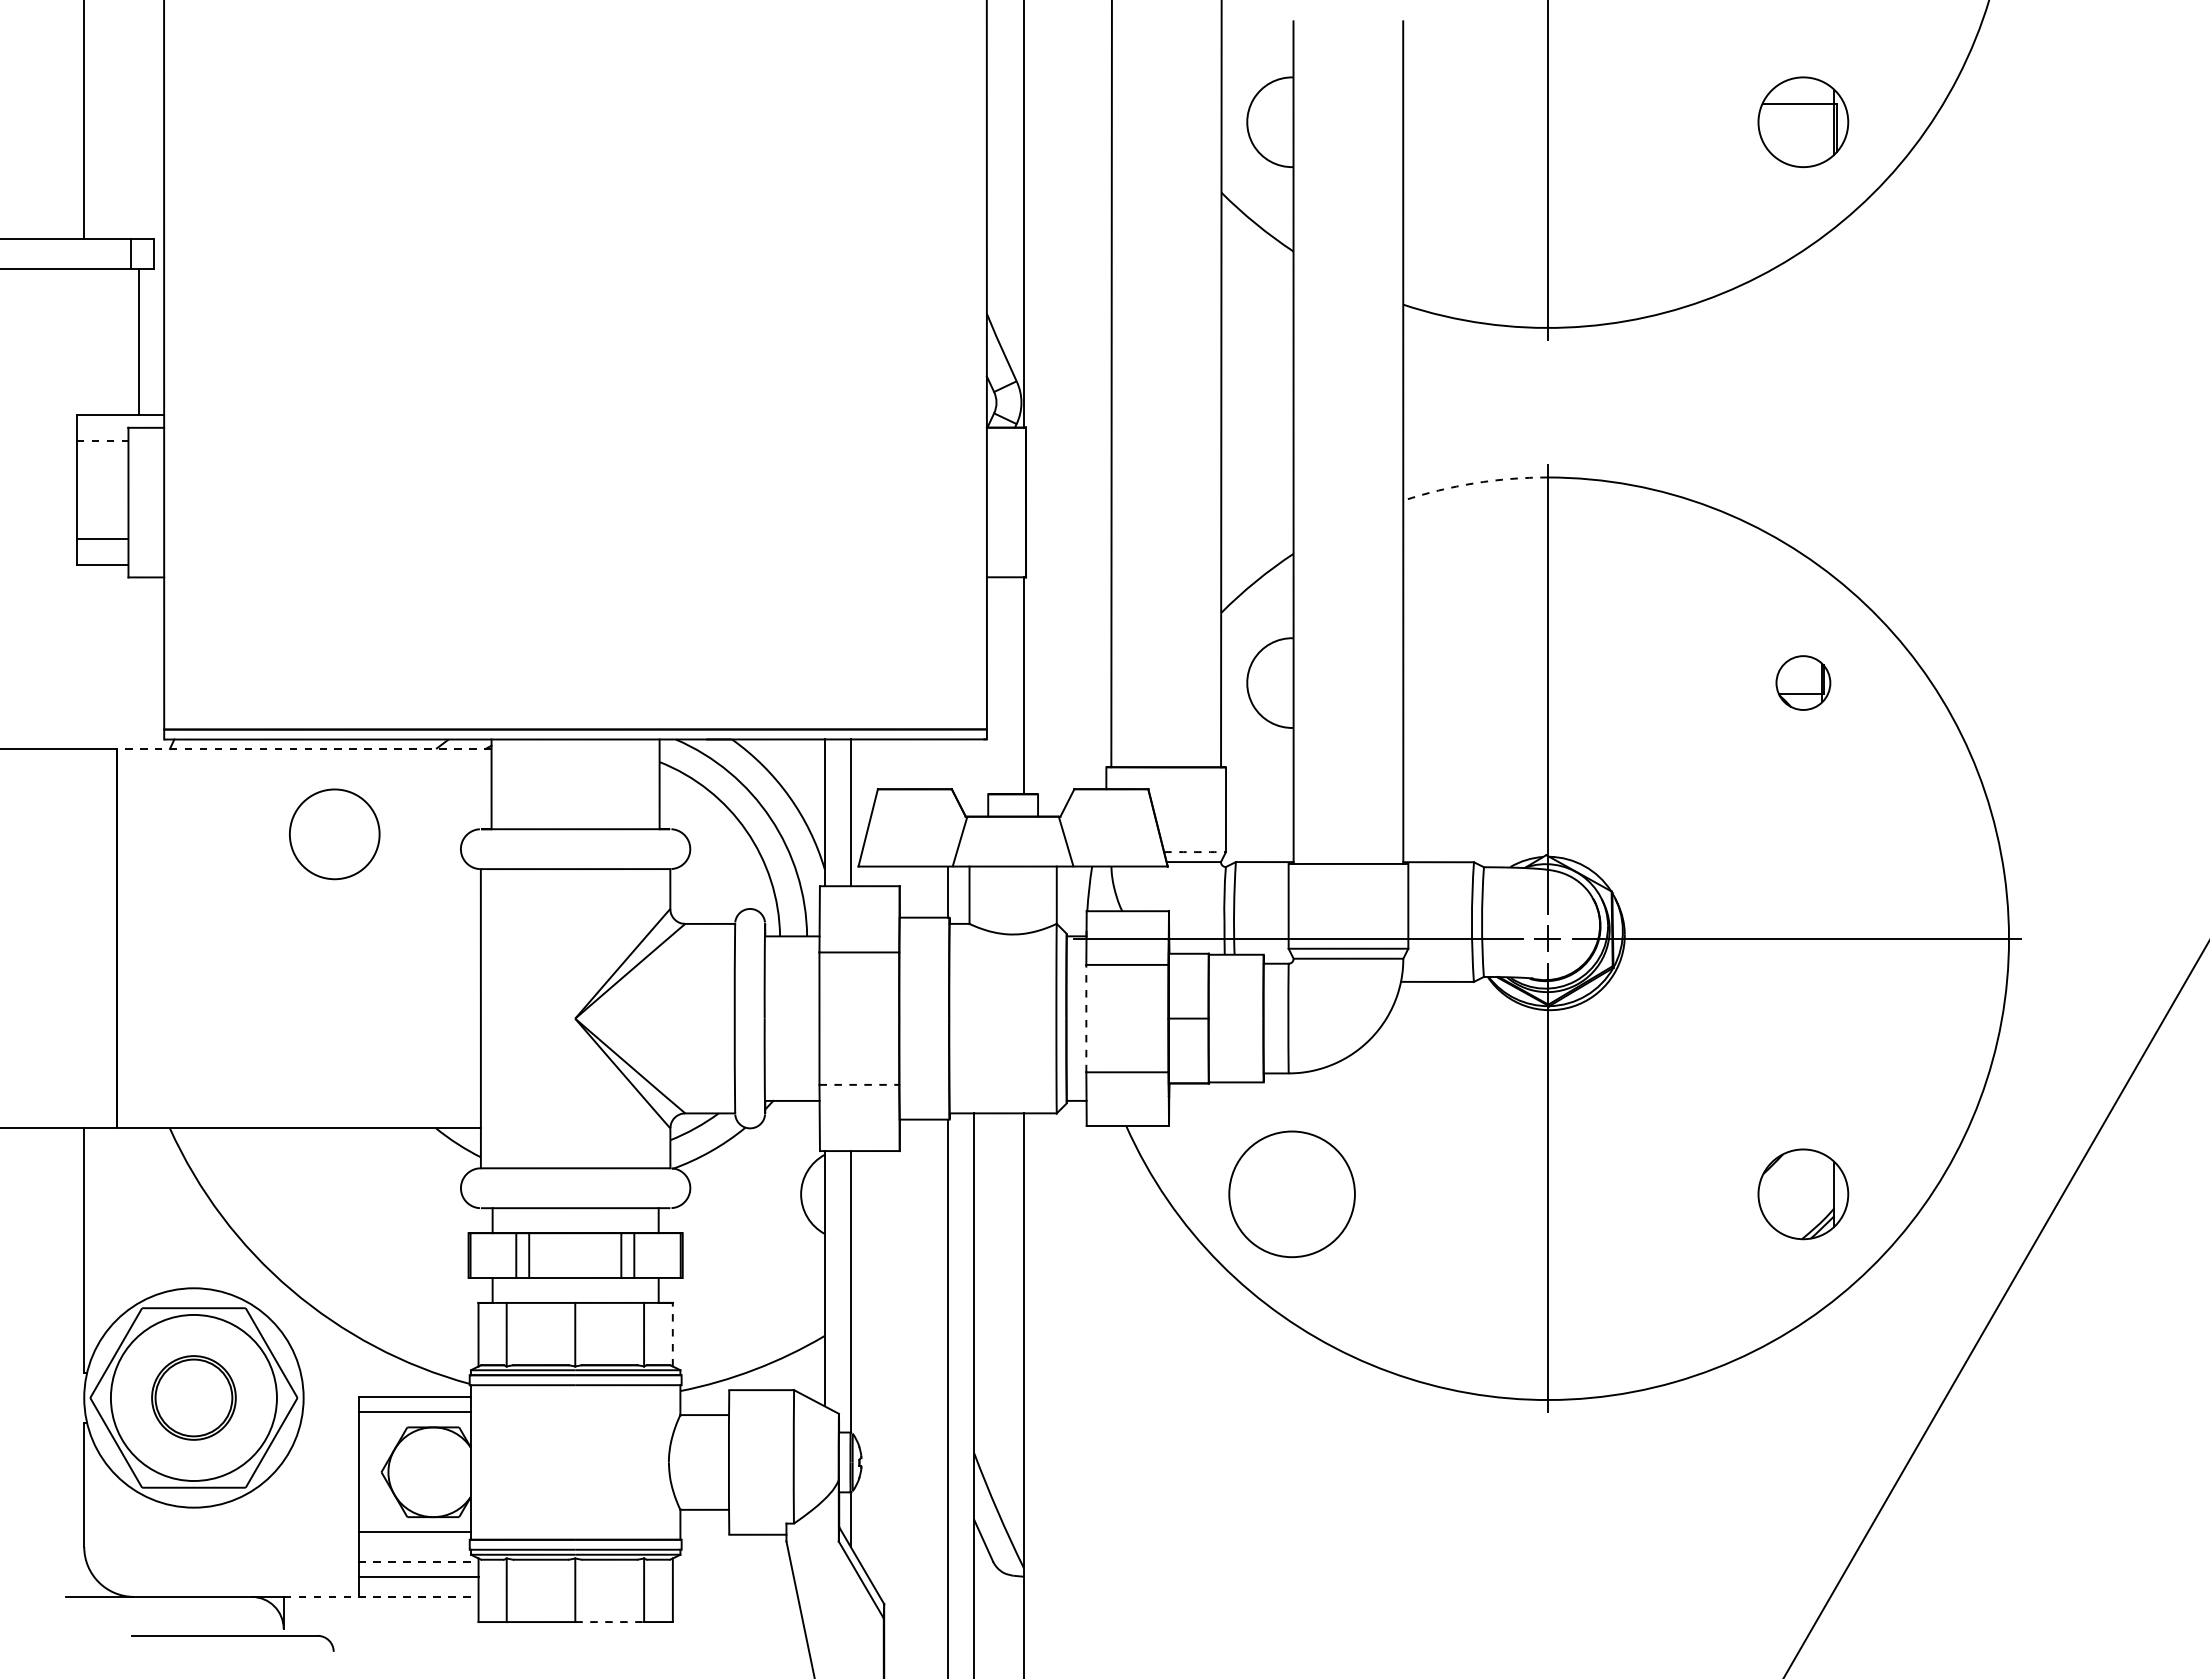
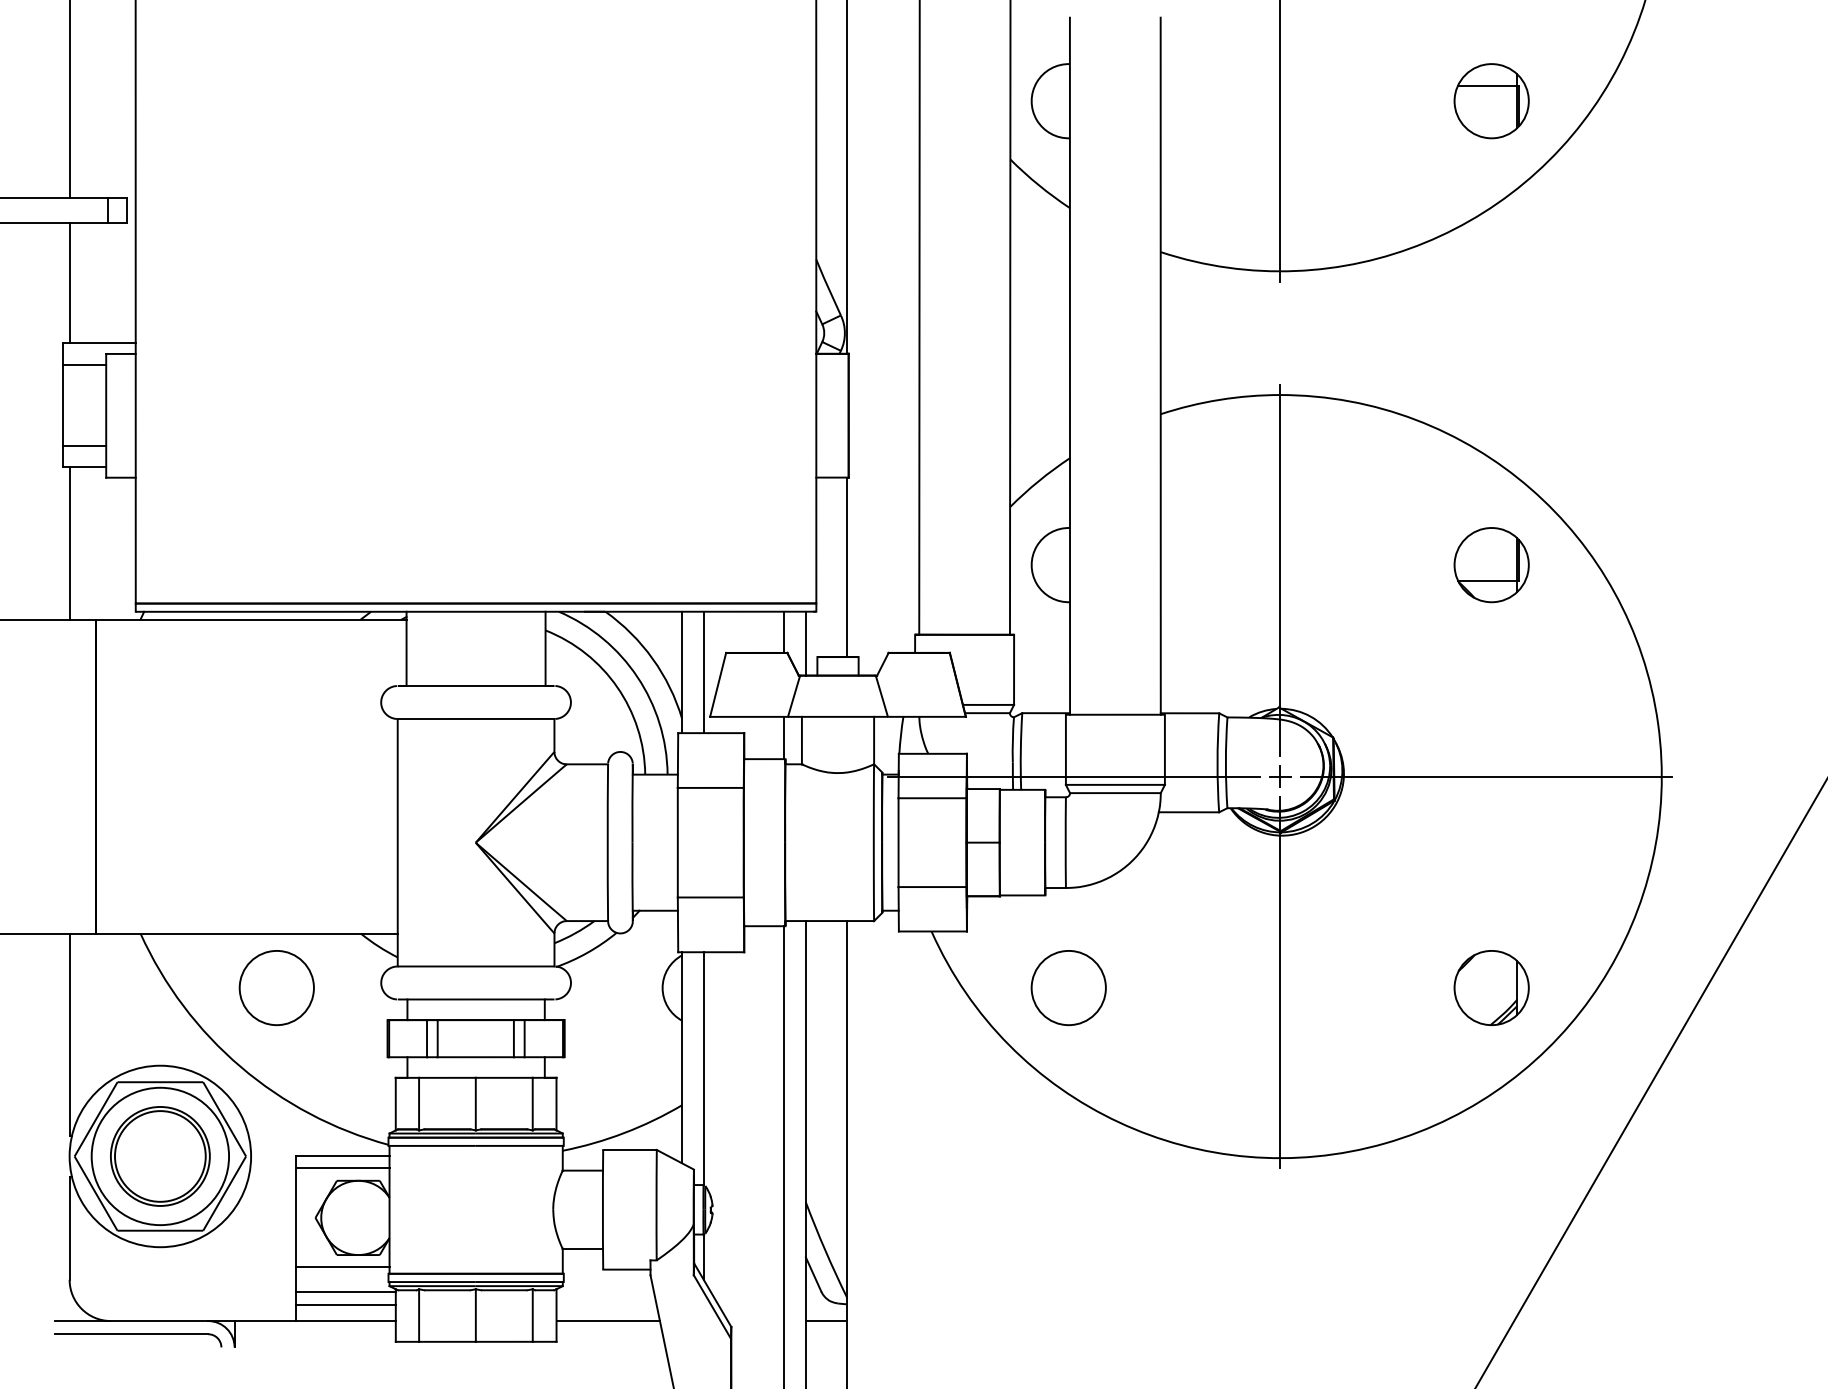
line: (139, 342) -> (69, 283), moved
line: (102, 441) -> (84, 365), dashed -> solid
arc: (1474, 483) -> (1219, 400), dashed -> solid
line: (84, 656) -> (69, 543), added
part: (1803, 682) -> (1491, 564), size x1.67
line: (303, 749) -> (250, 620), dashed -> solid
line: (948, 764) -> (784, 632), added
line: (974, 777) -> (806, 643), added
circle: (334, 834) -> (276, 988), moved
arc: (1195, 852) -> (988, 705), dashed -> solid
line: (1086, 1018) -> (898, 842), dashed -> solid
line: (859, 1084) -> (710, 897), dashed -> solid
circle: (1292, 1194) -> (1069, 988), size x0.71
line: (672, 1334) -> (556, 1103), dashed -> solid
part: (193, 1397) -> (160, 1156), size x1.43
line: (419, 1562) -> (346, 1292), dashed -> solid
line: (381, 1596) -> (315, 1320), dashed -> solid
line: (734, 1596) -> (607, 1320), added
line: (999, 1596) -> (826, 1320), added
line: (610, 1622) -> (504, 1342), dashed -> solid
part: (232, 1636) -> (137, 1334), moved

